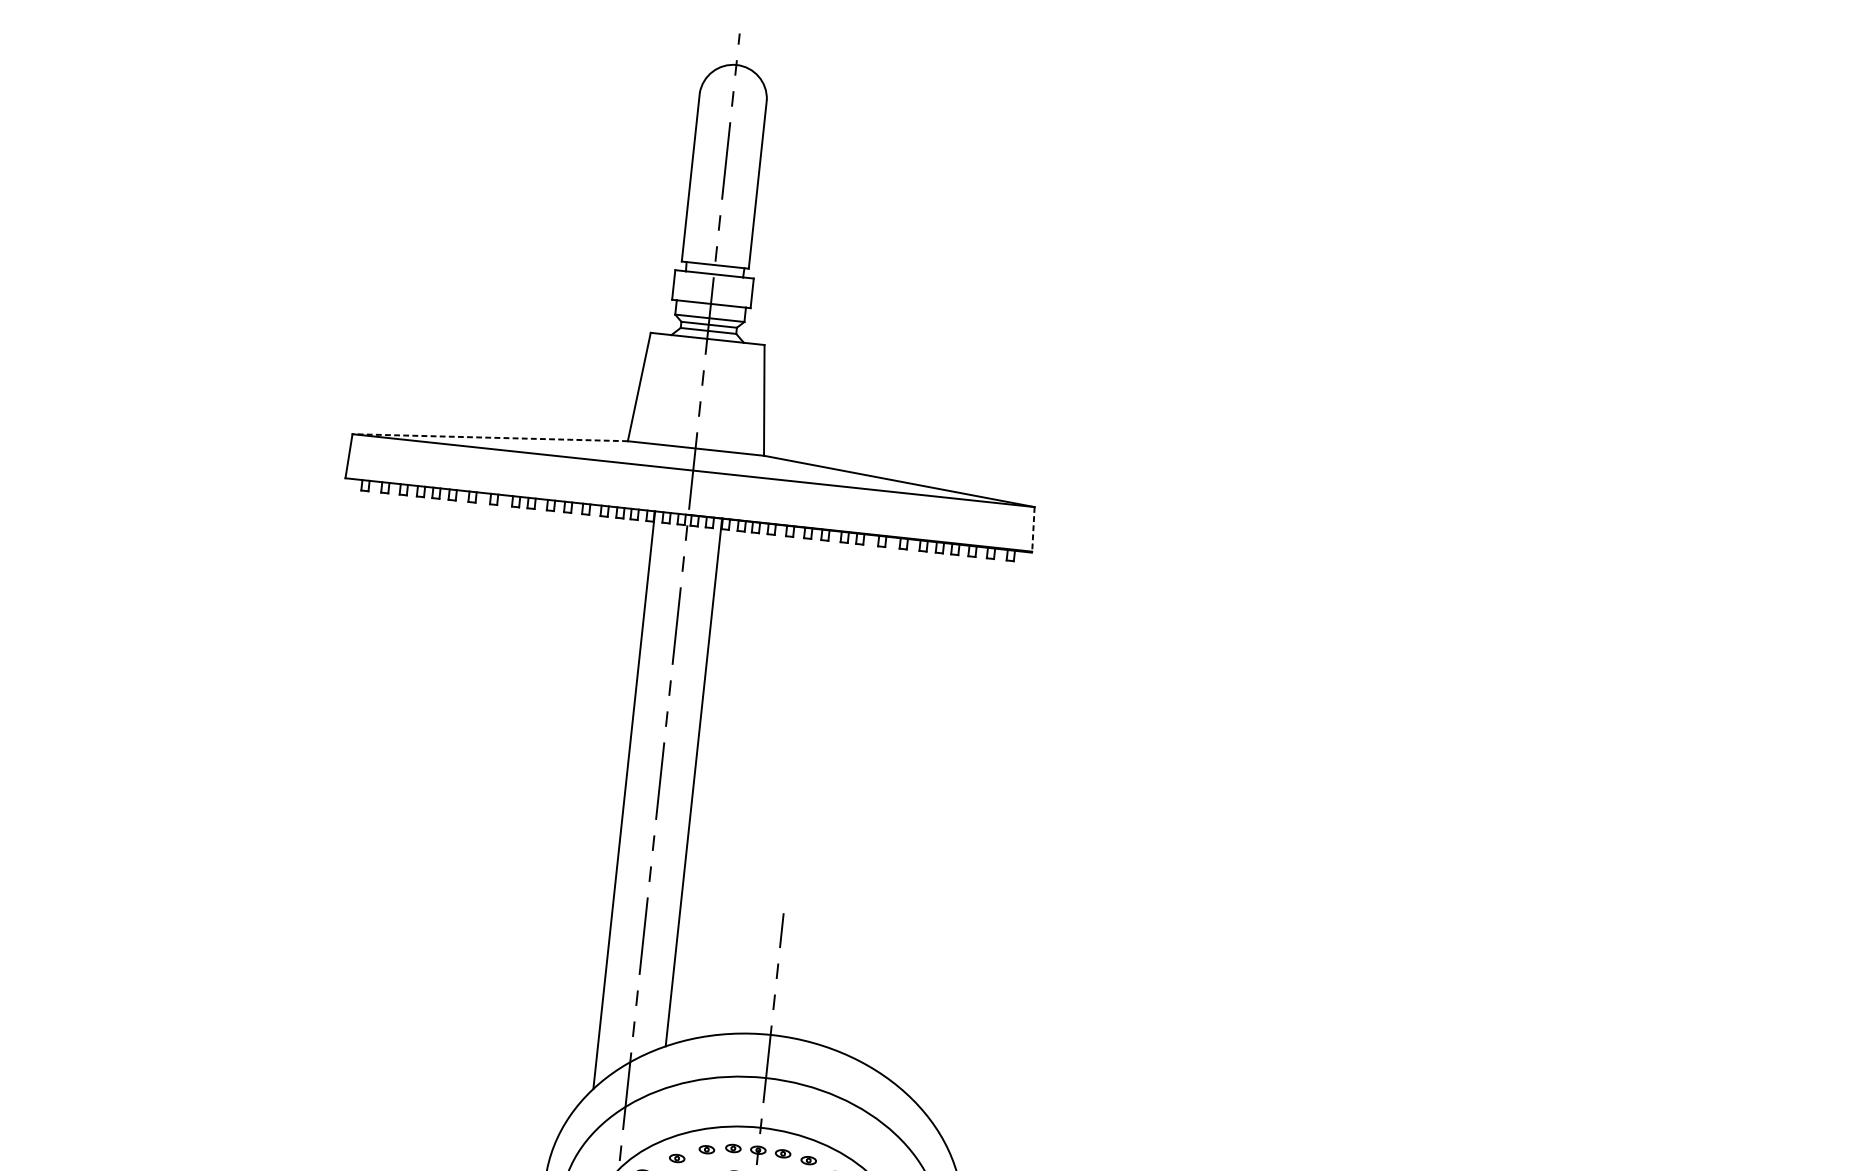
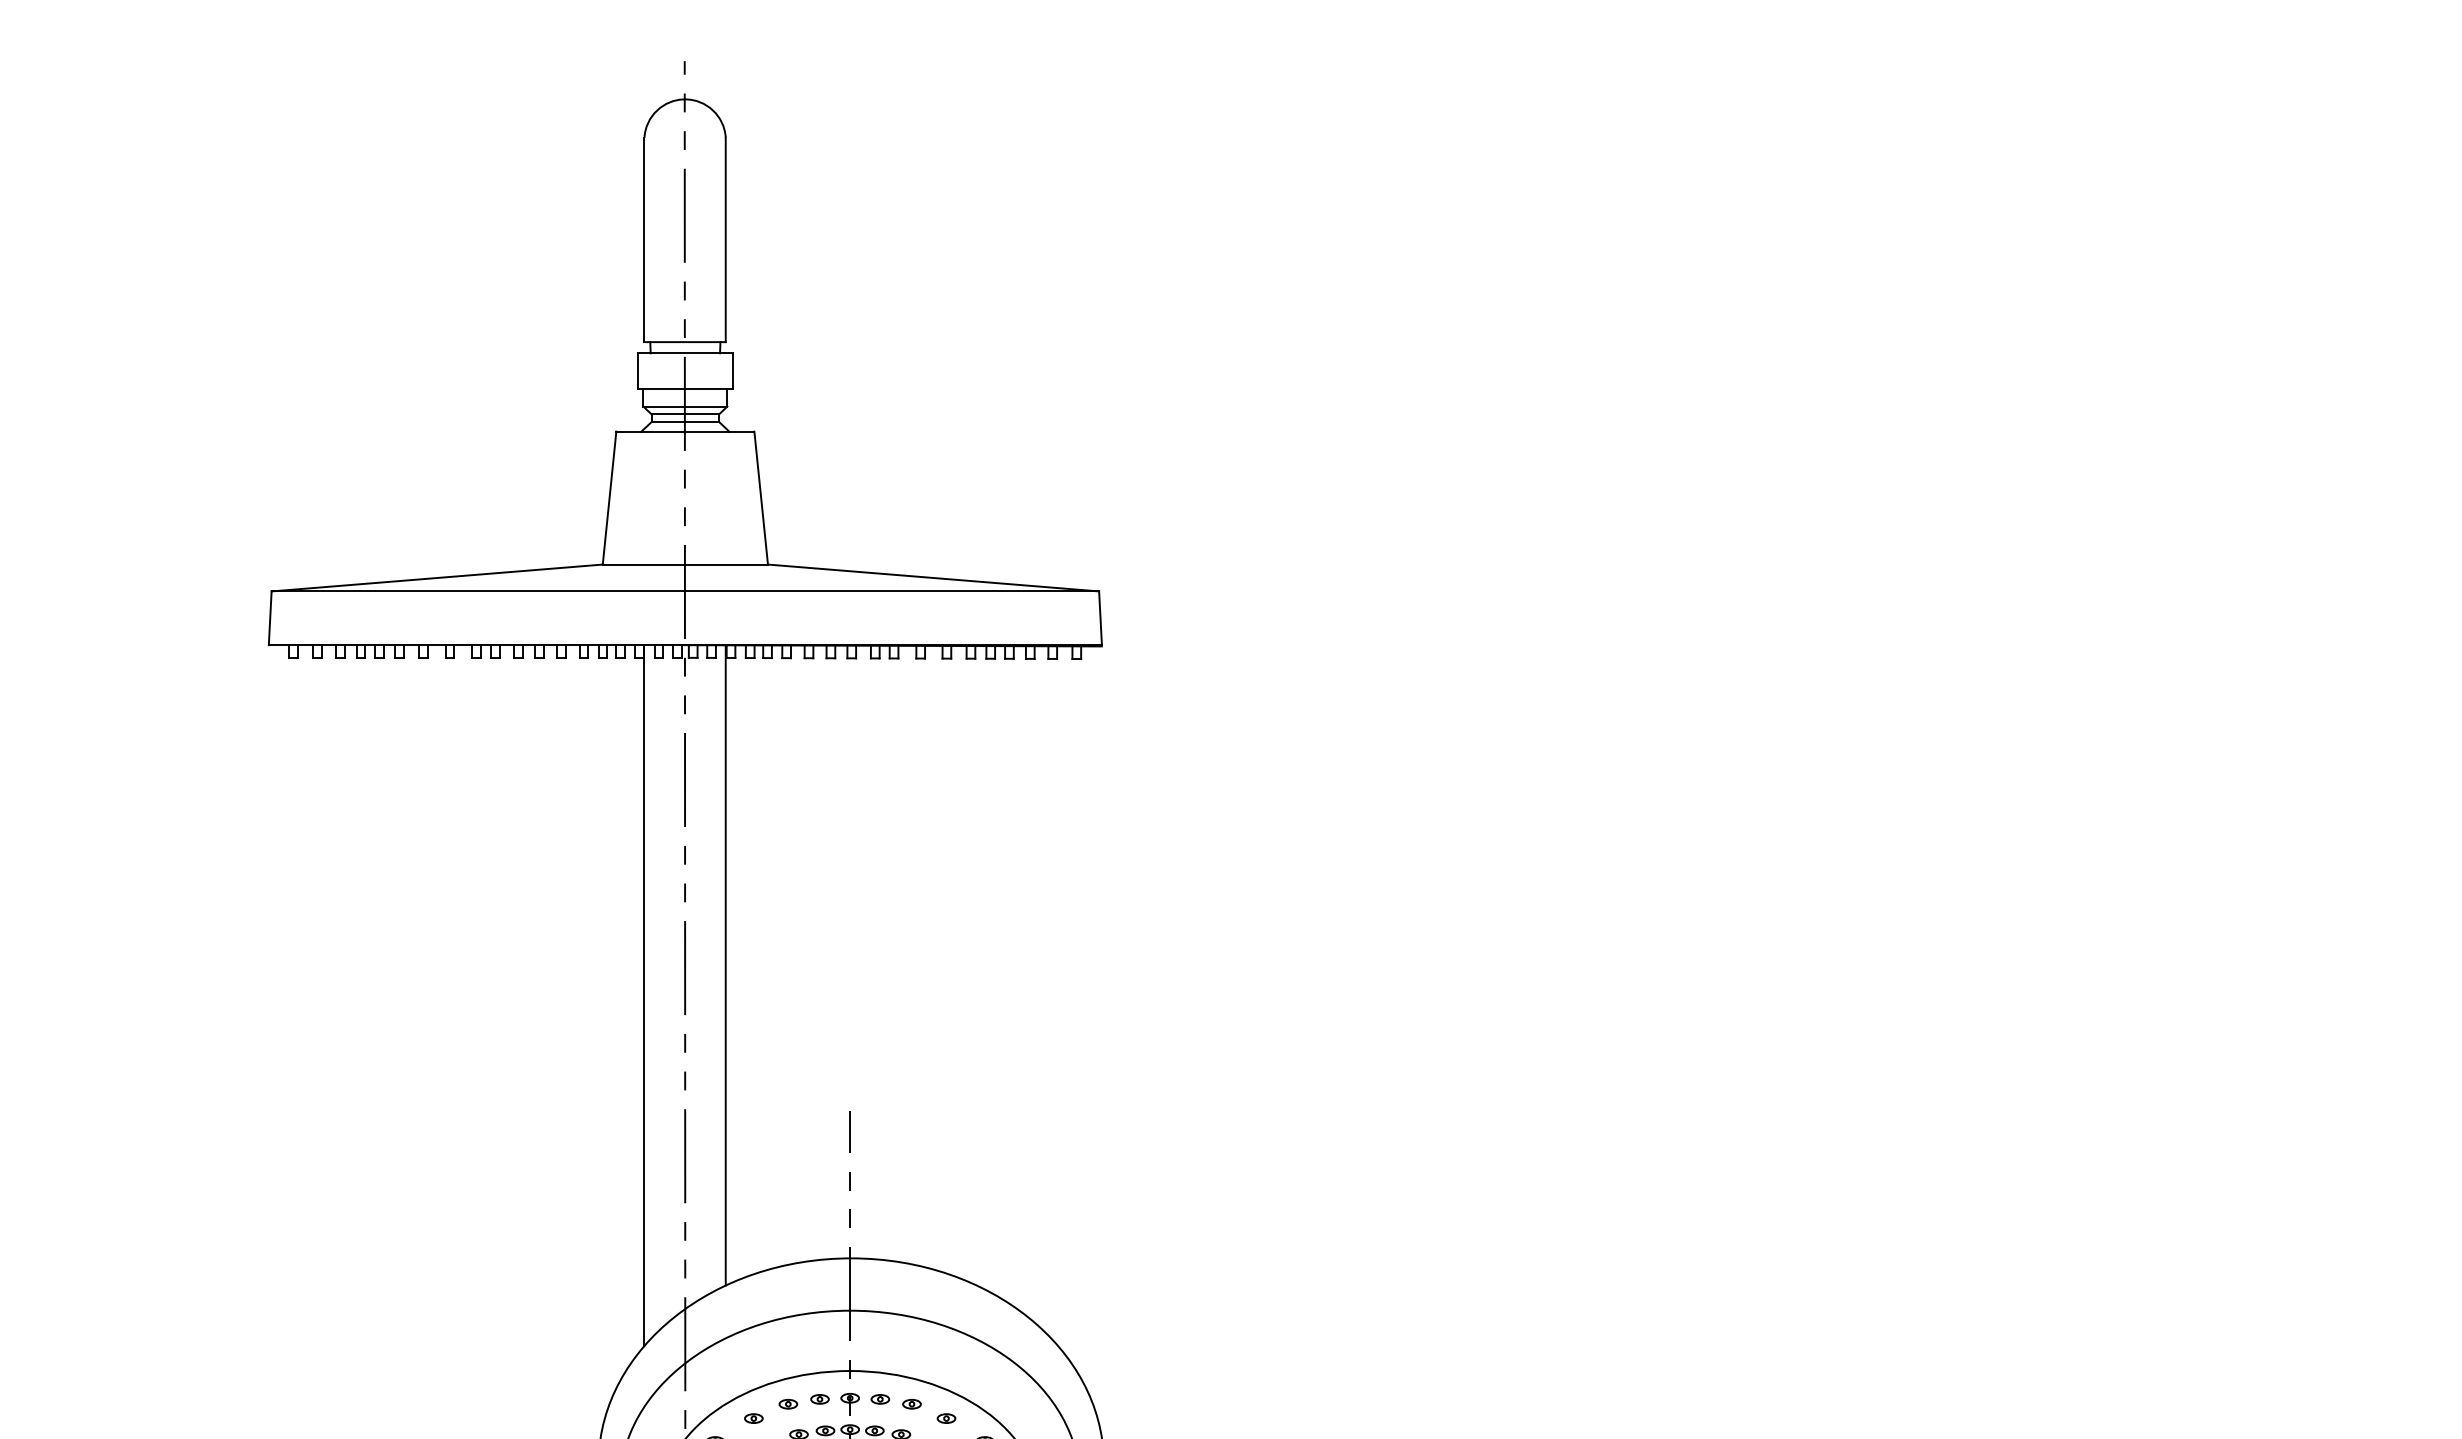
line: (489, 438) -> (436, 578), dashed -> solid
line: (1033, 529) -> (1100, 618), dashed -> solid

